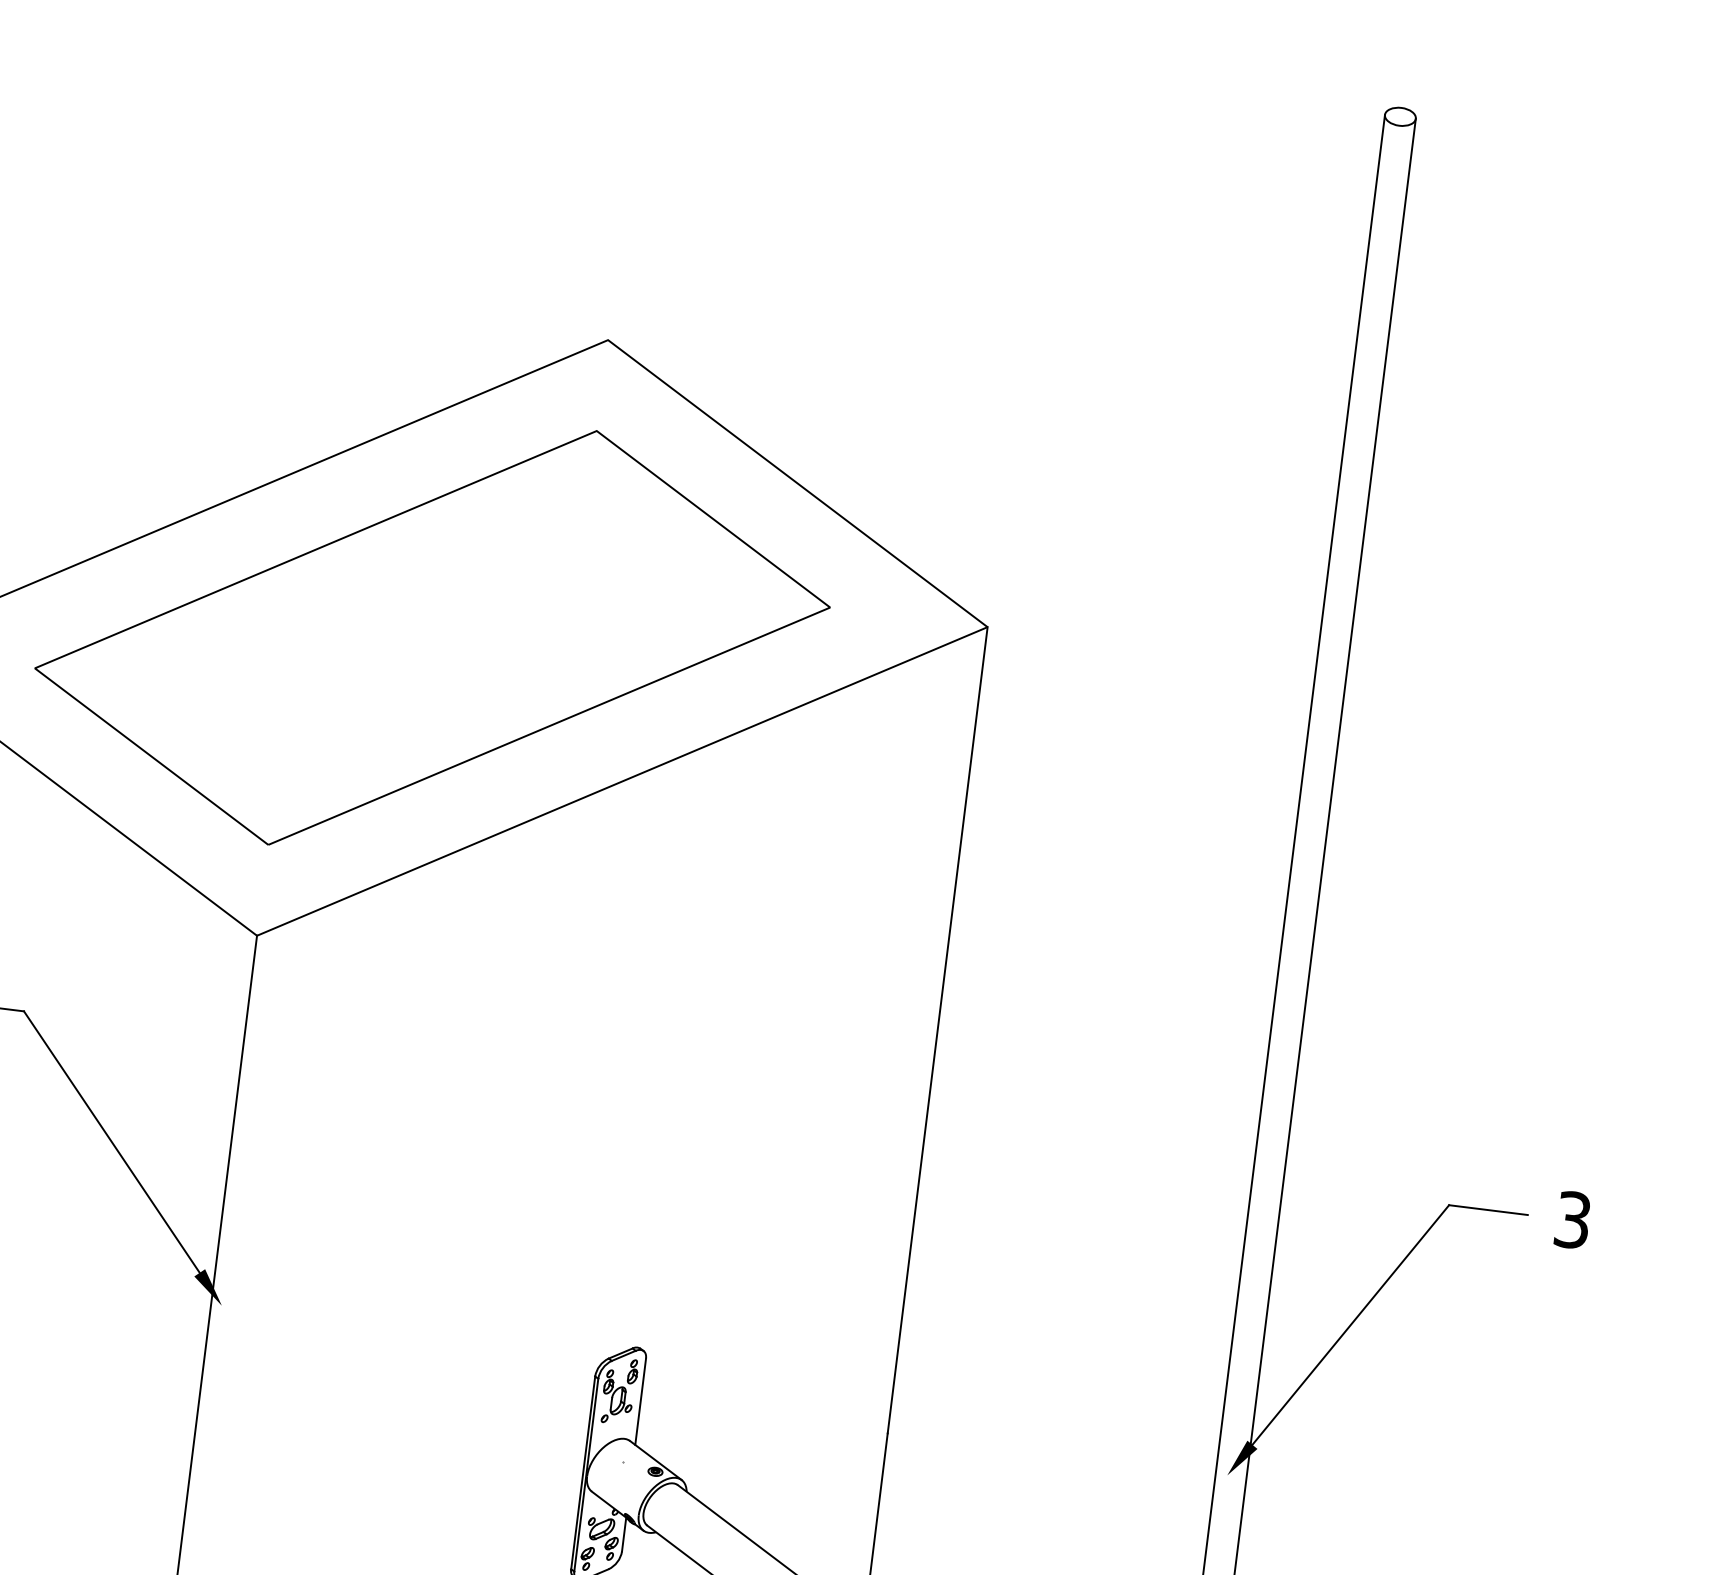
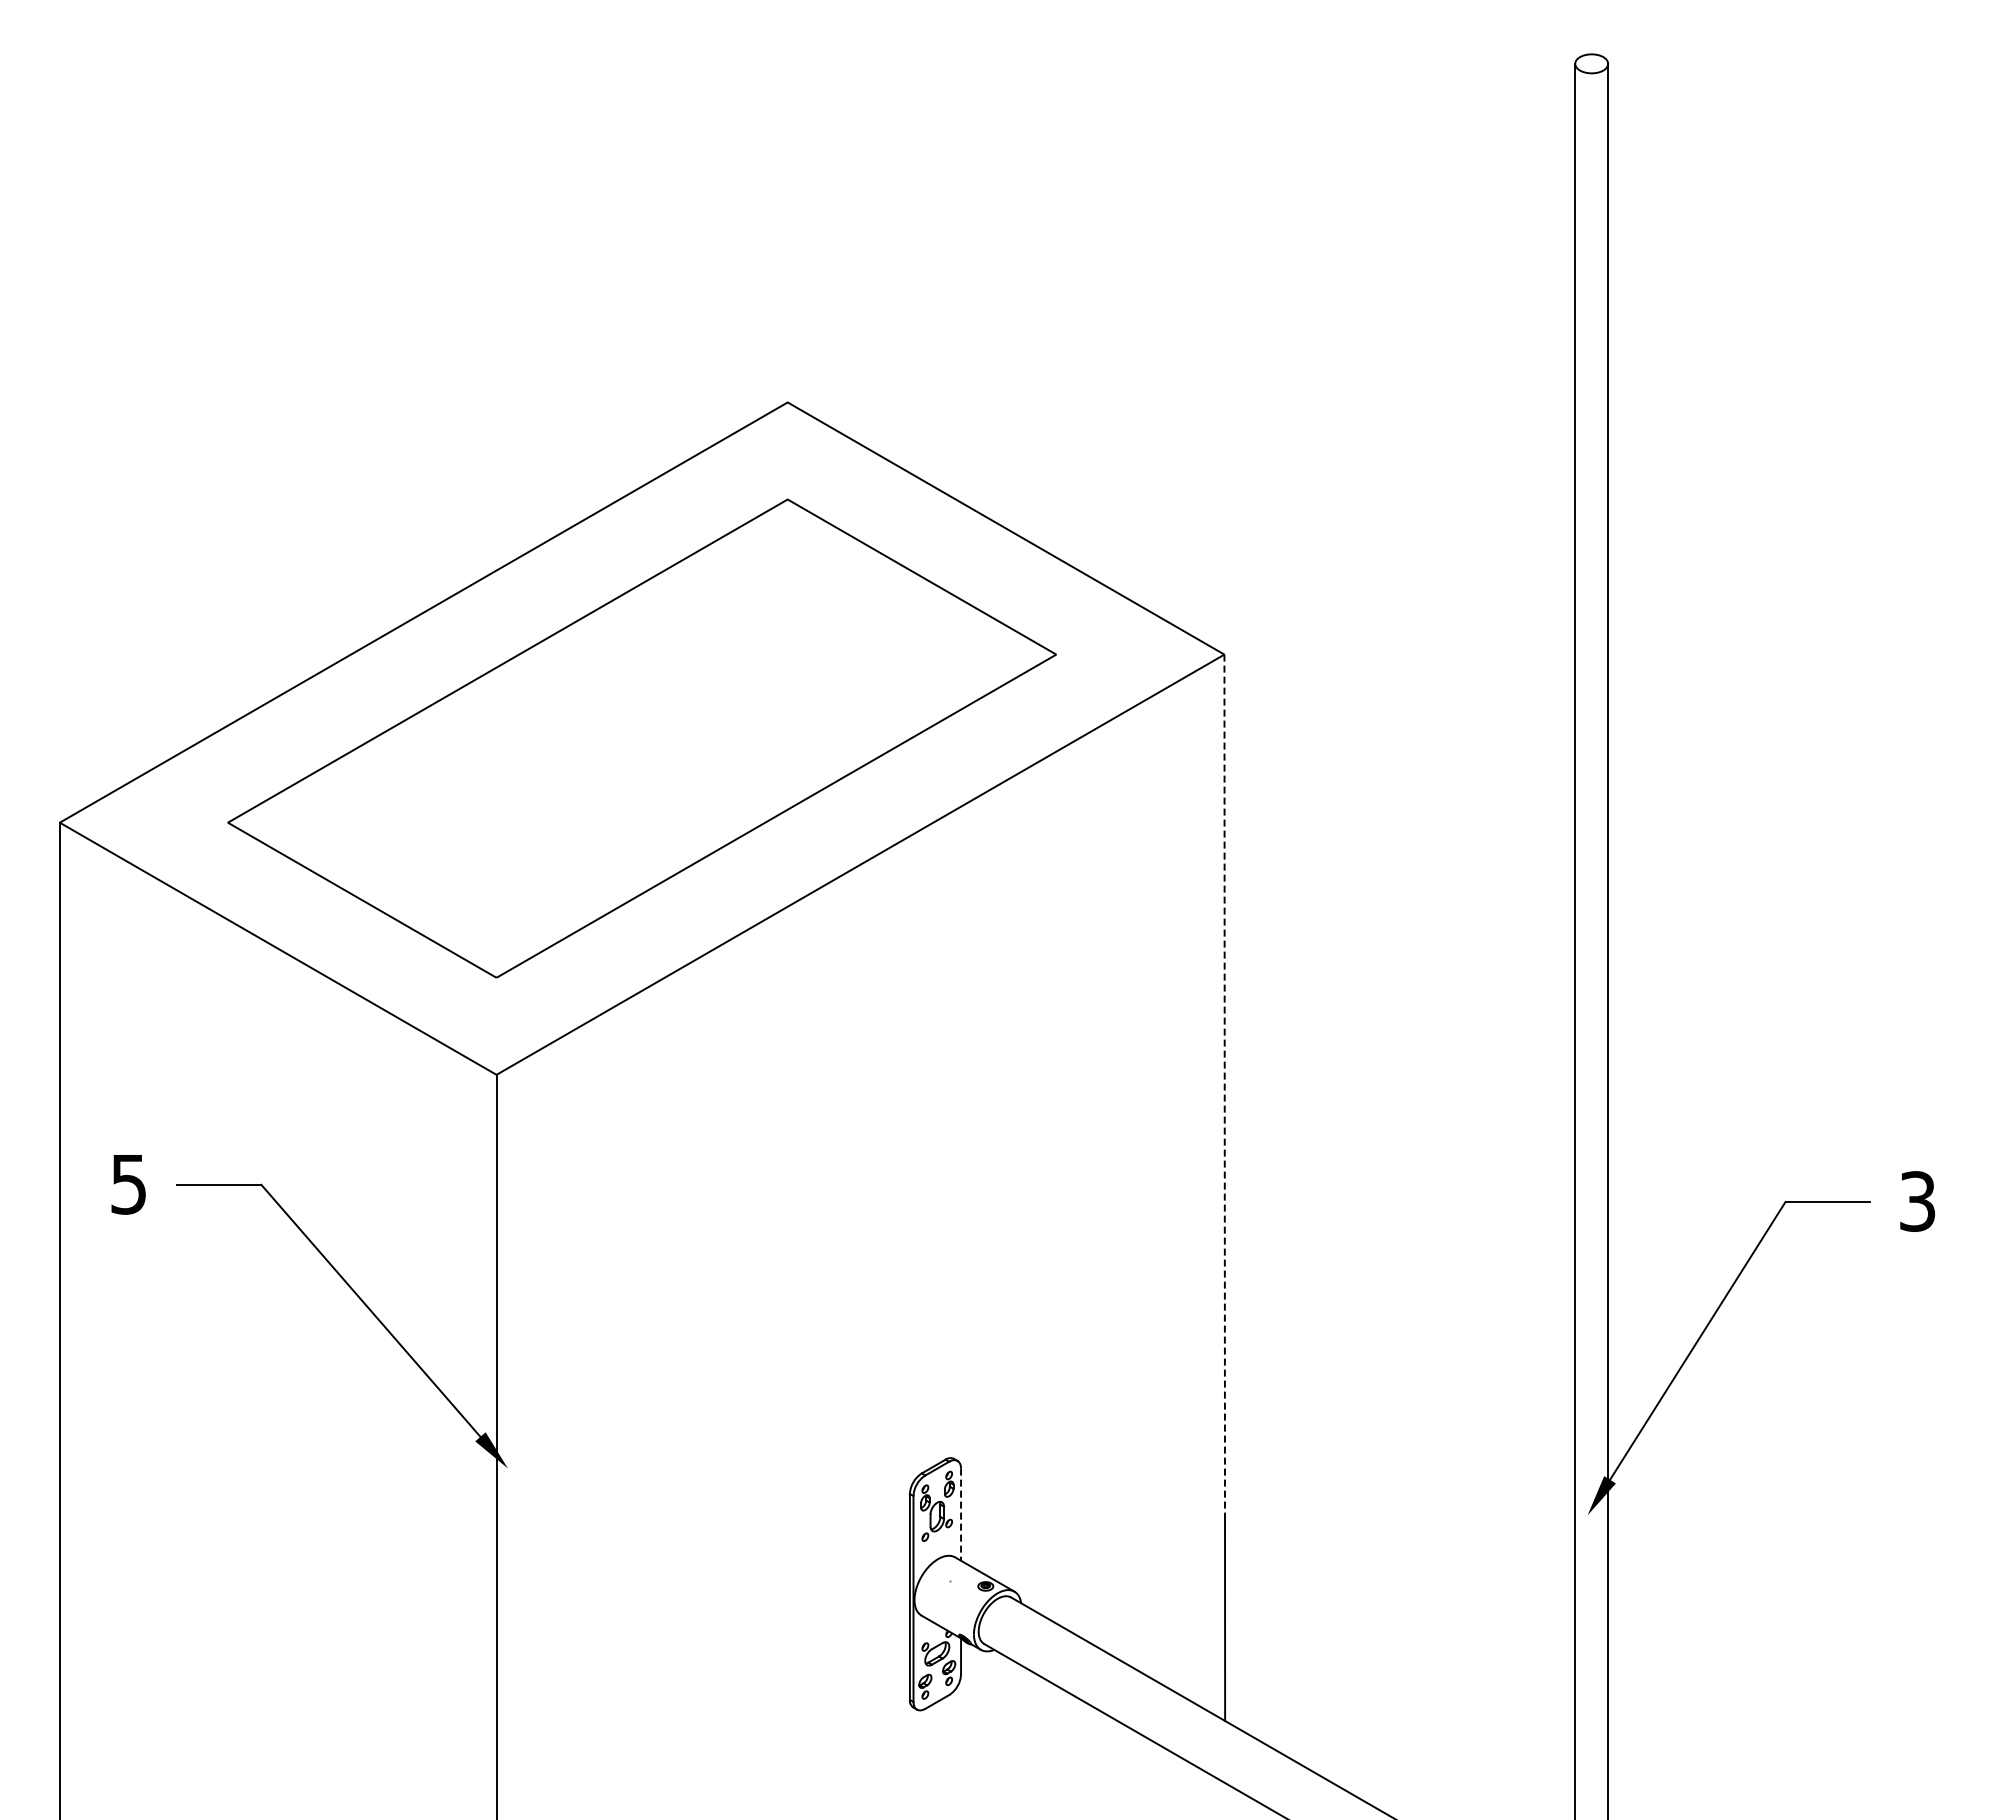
line: (937, 1030) -> (1224, 1085), solid -> dashed
line: (640, 1402) -> (961, 1515), solid -> dashed

